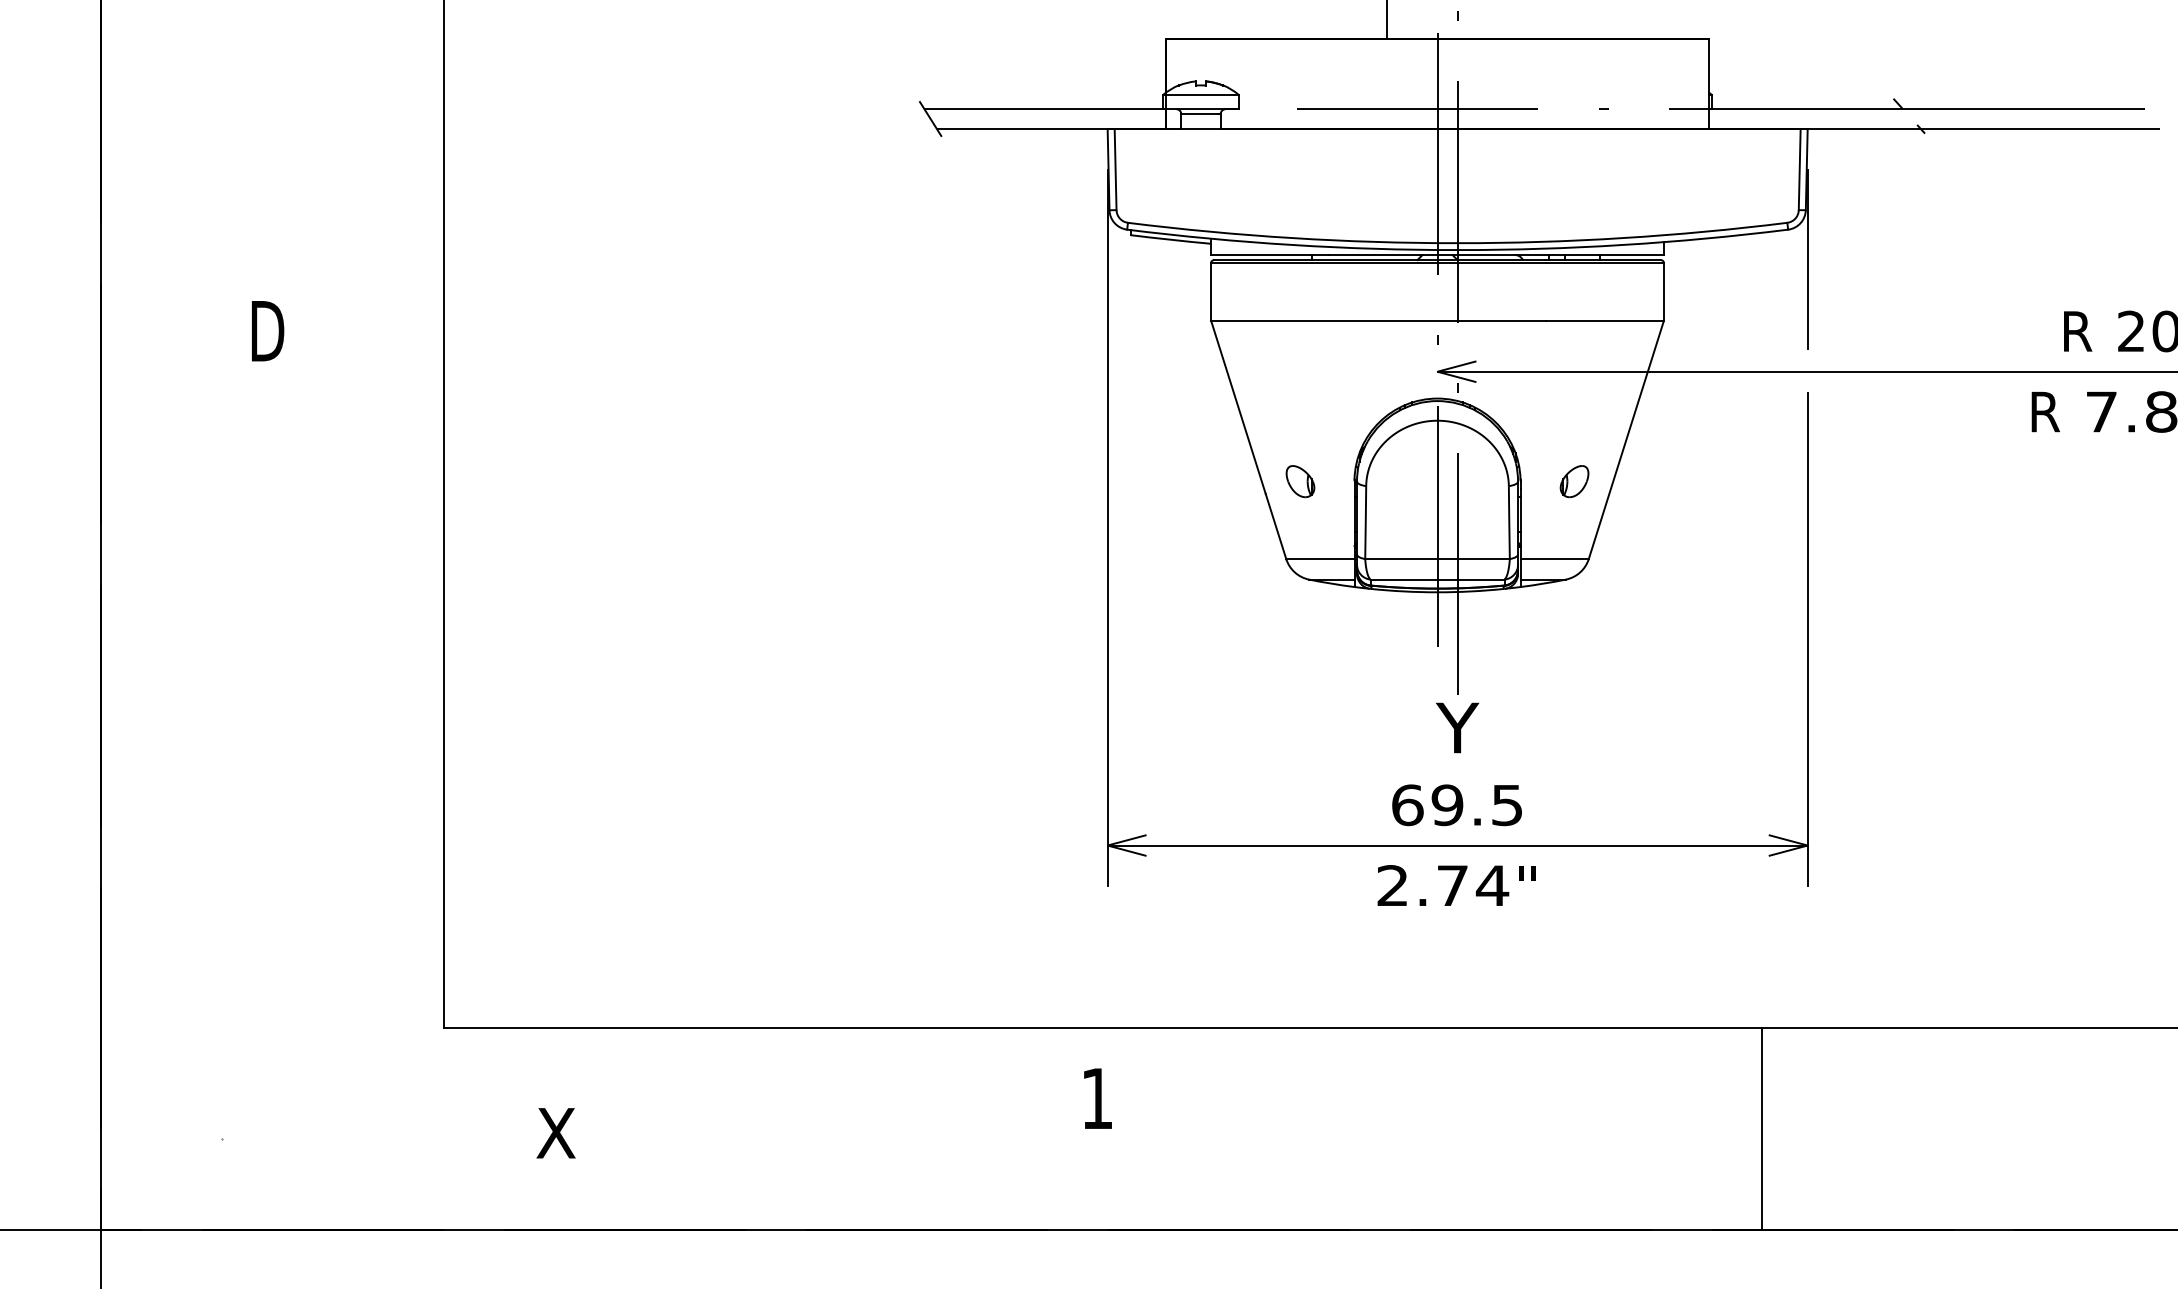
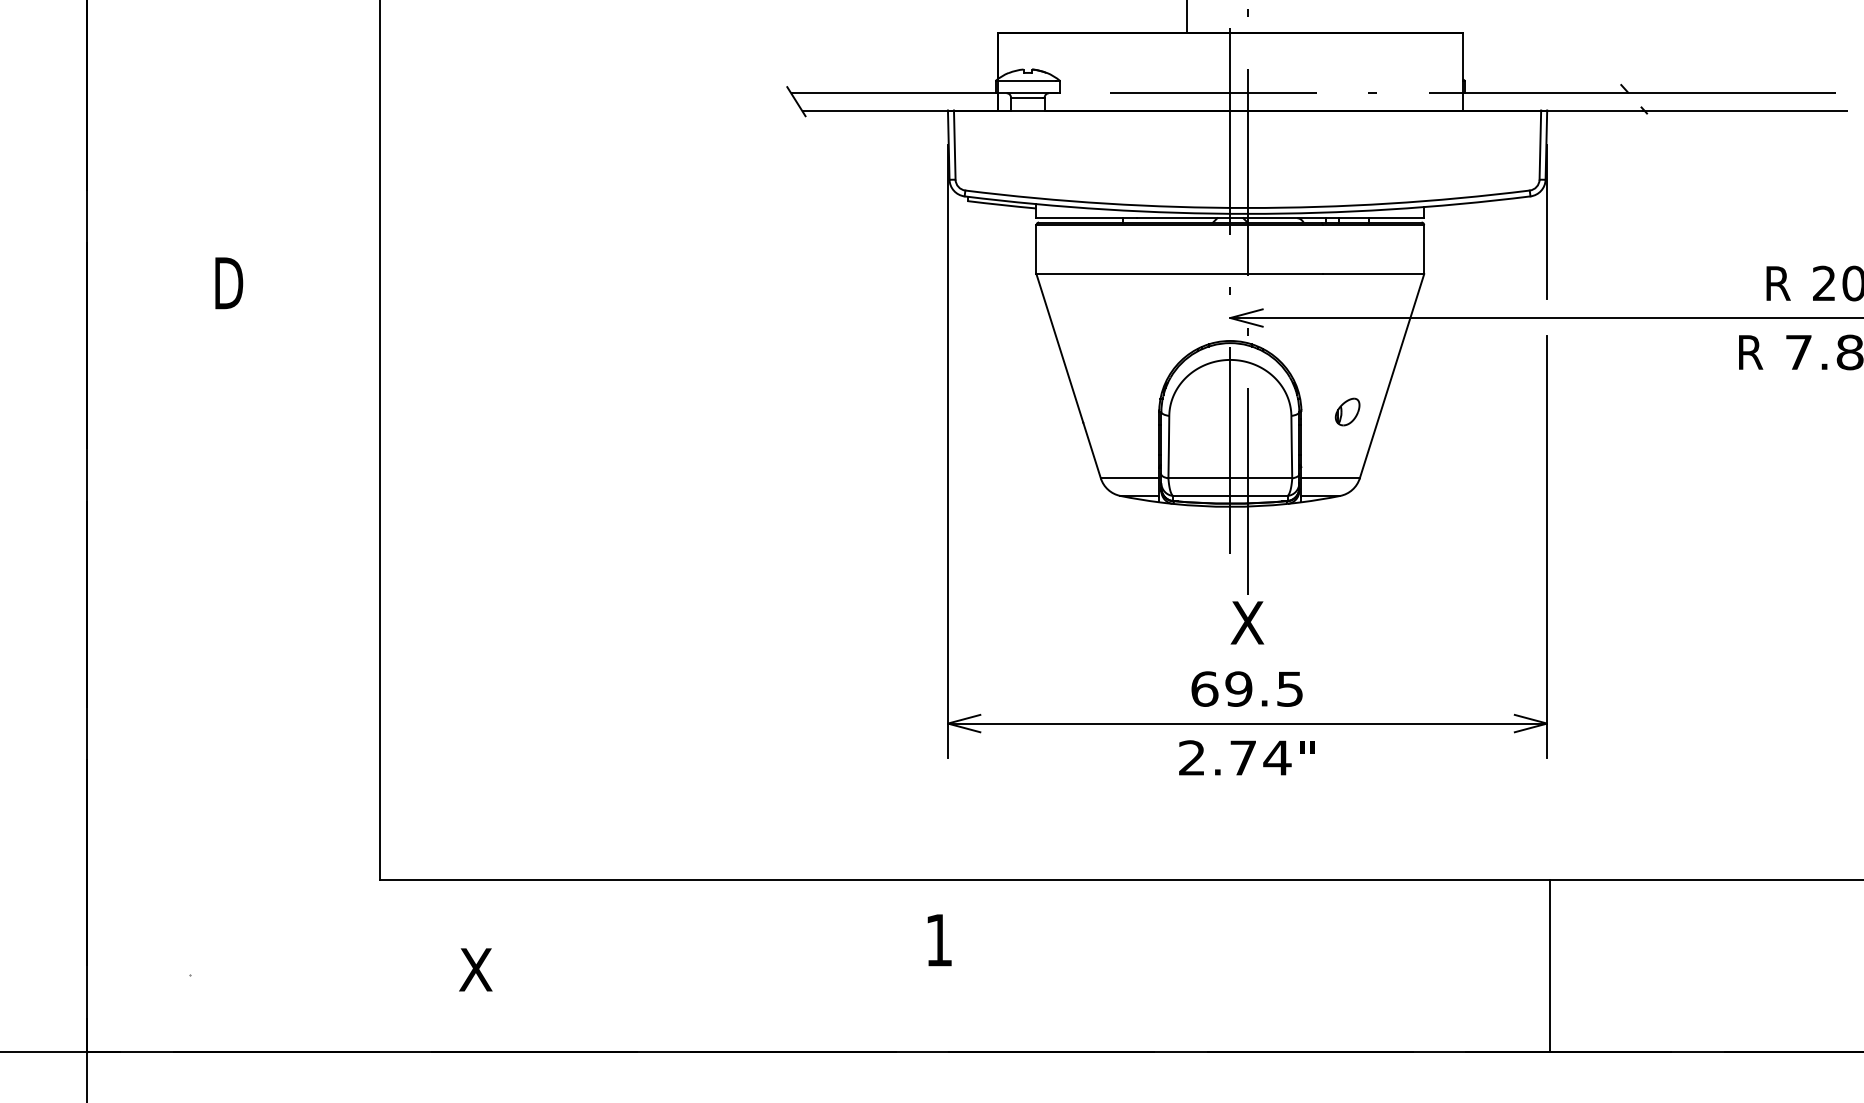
part: (1300, 481) -> (1113, 411), removed
text: (1457, 727) -> (1247, 622), Y -> X
line: (1762, 1128) -> (1550, 965), moved

